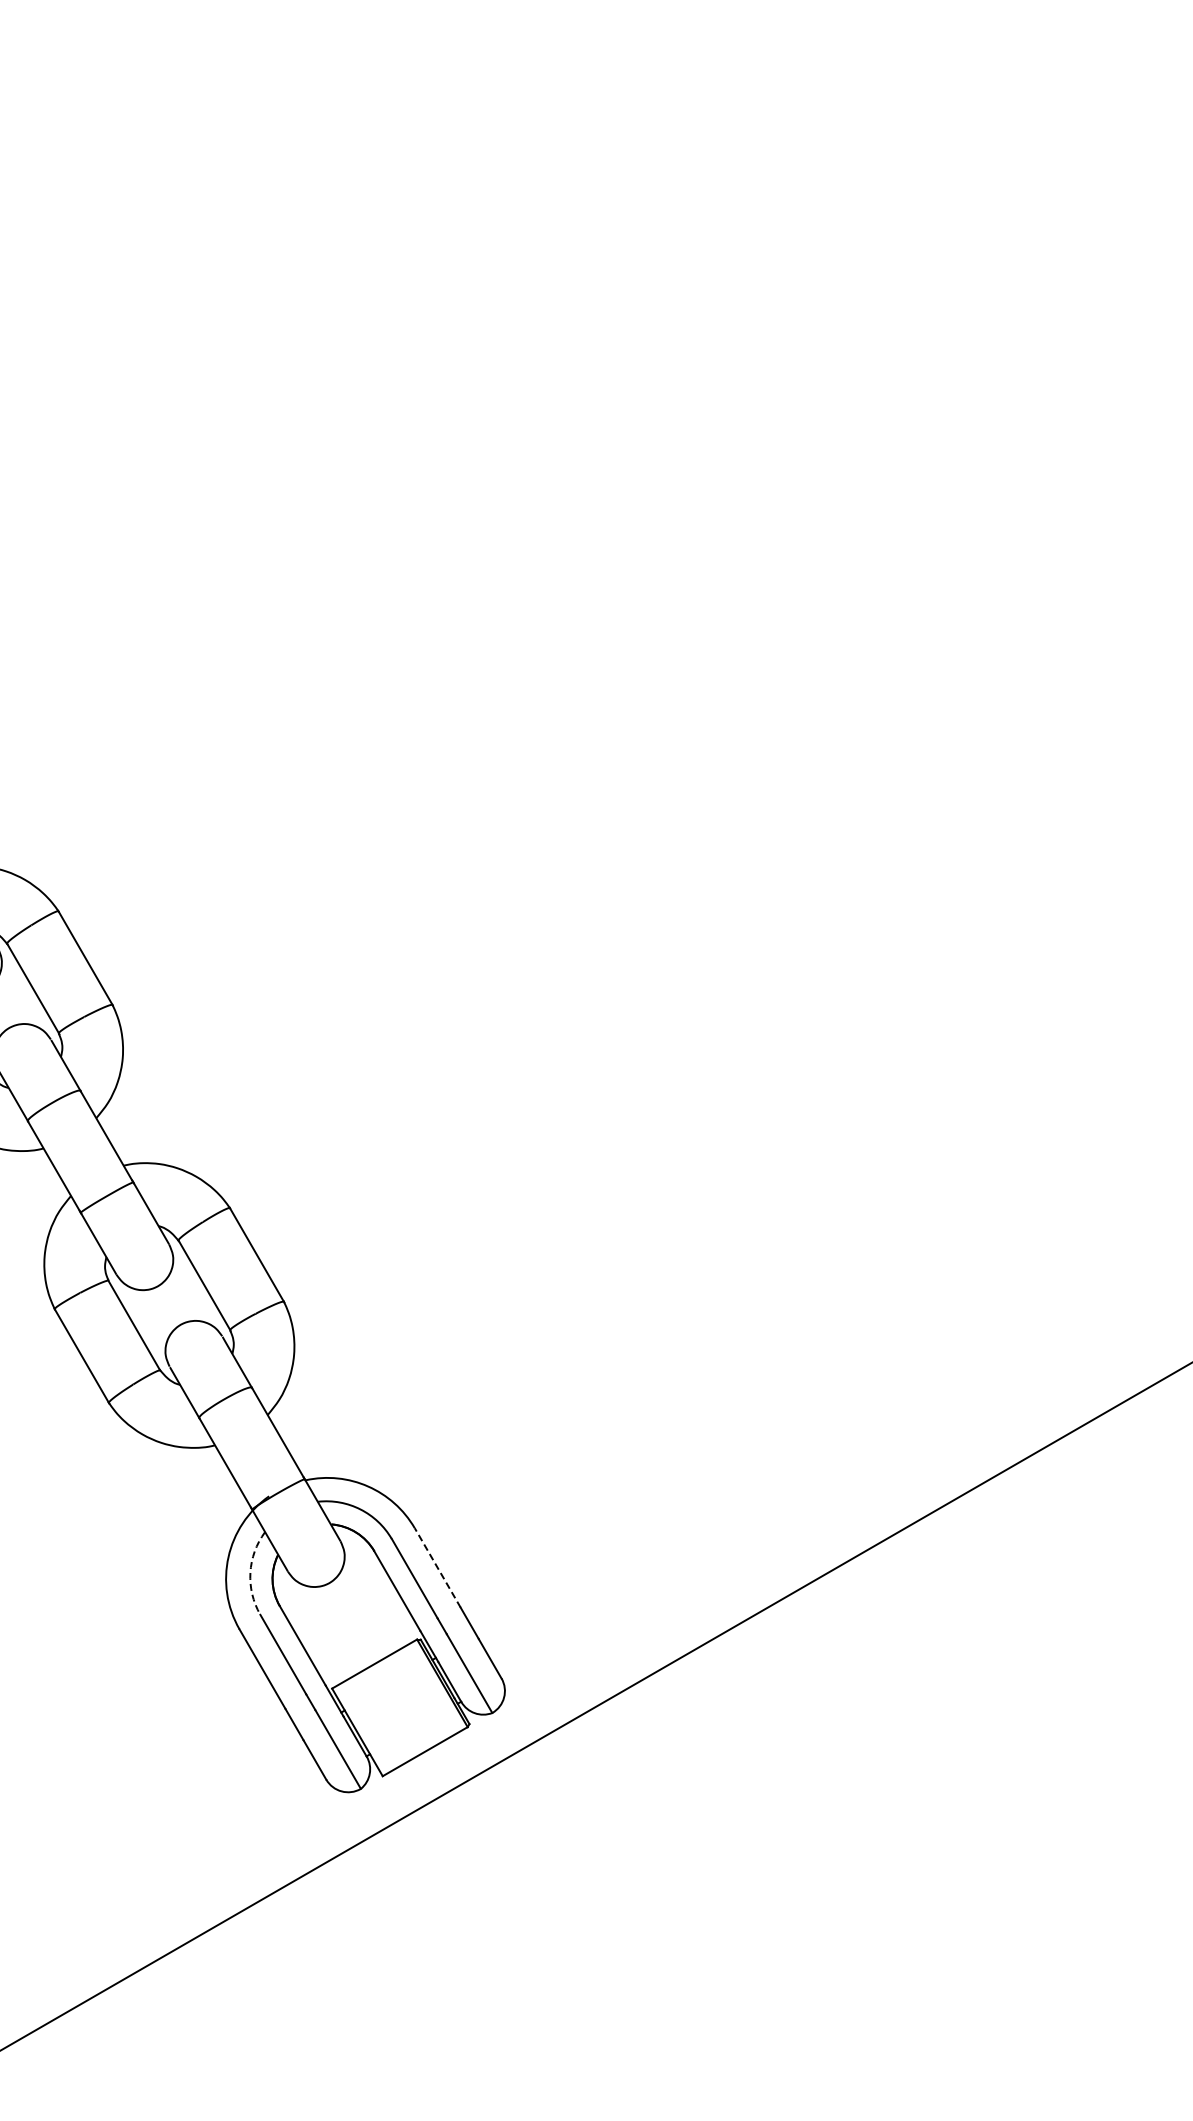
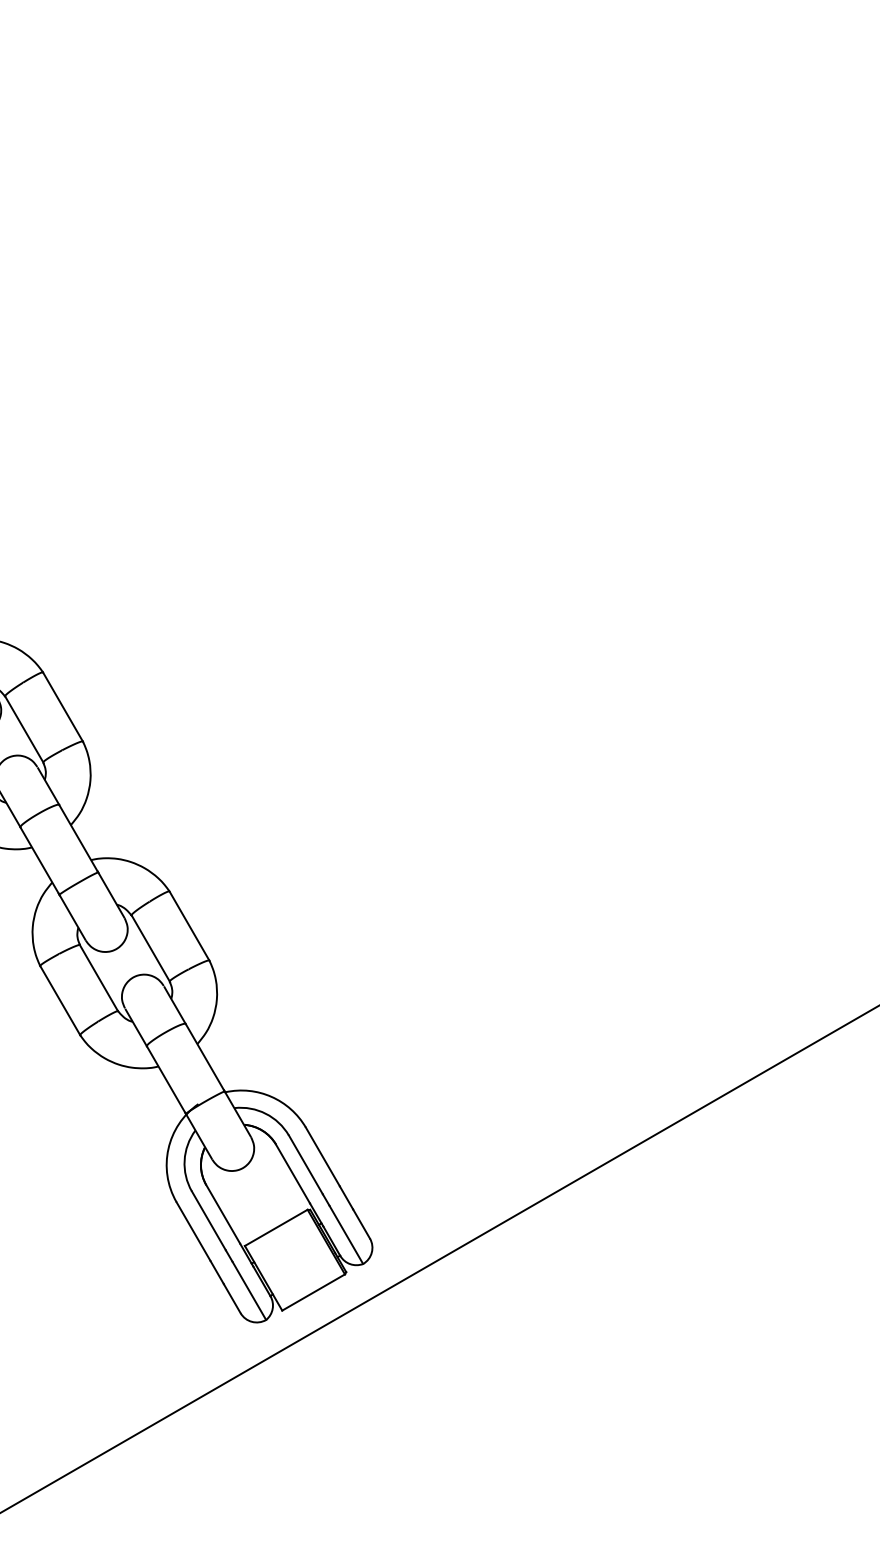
line: (437, 1567) -> (322, 1156), dashed -> solid
arc: (250, 1572) -> (184, 1160), dashed -> solid

